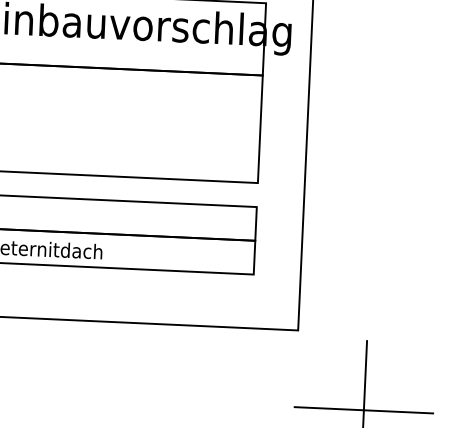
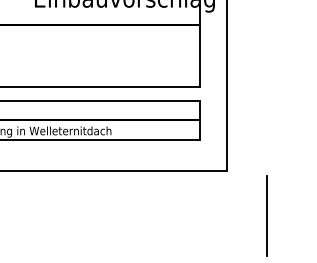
line: (363, 410) -> (266, 215), removed

